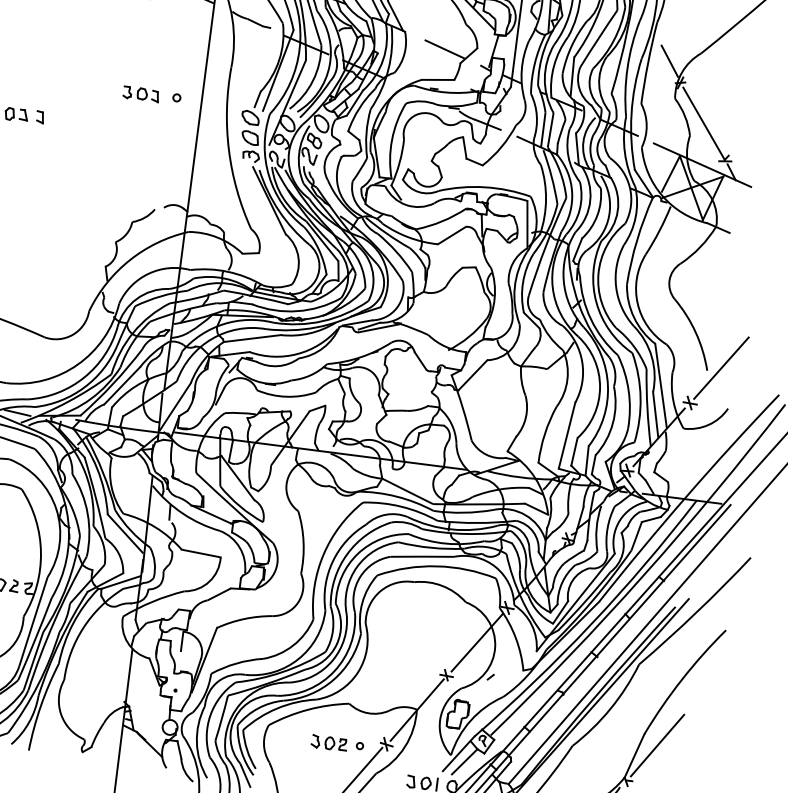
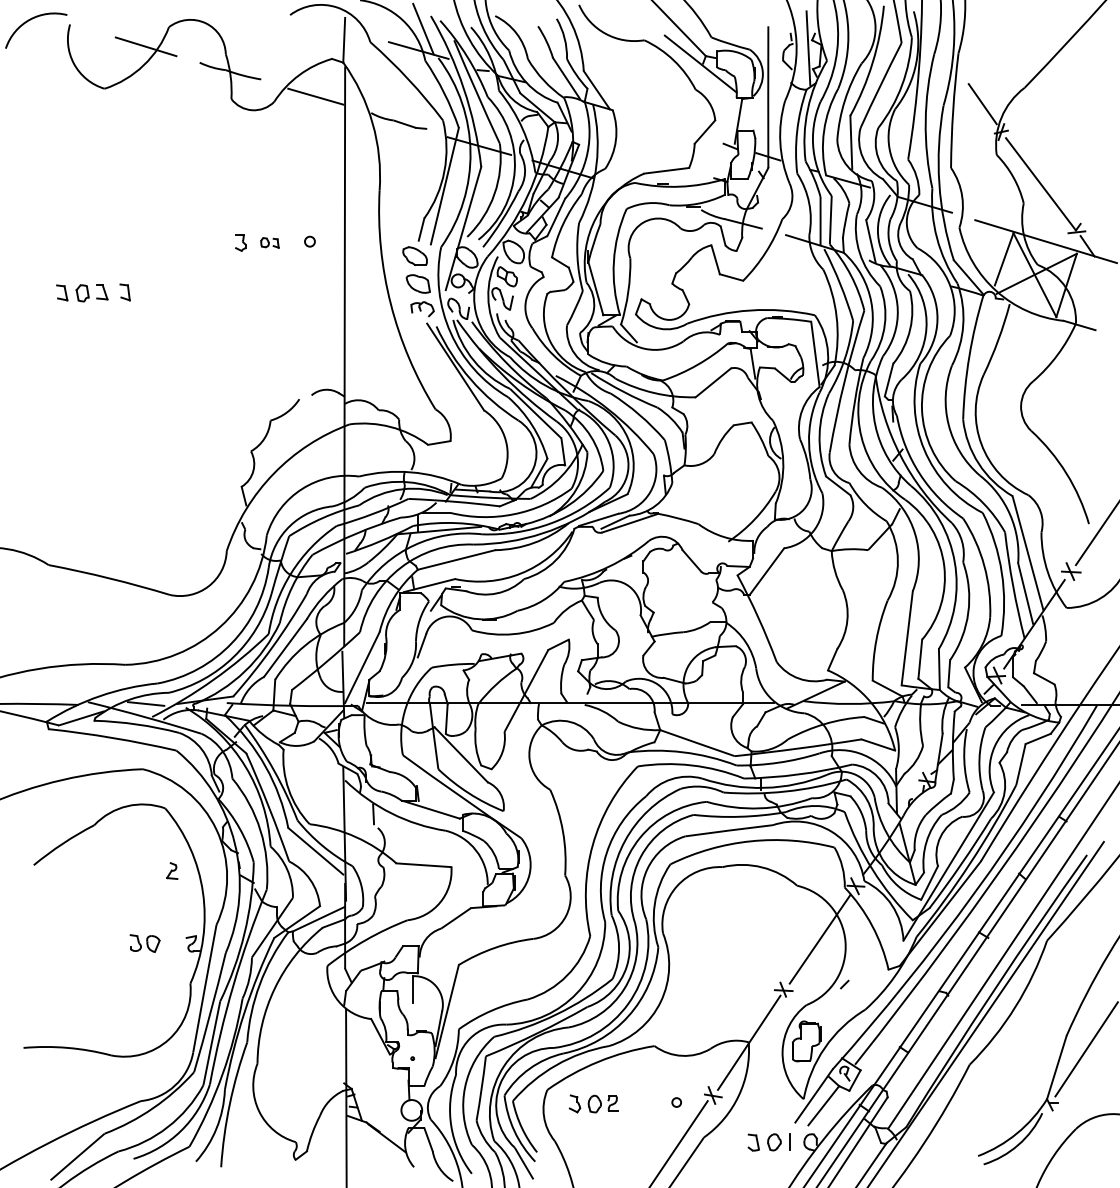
line: (444, 49) -> (670, 127), removed
part: (147, 94) -> (269, 242), size x0.6
part: (14, 585) -> (172, 870), moved
part: (329, 742) -> (593, 1103), moved

